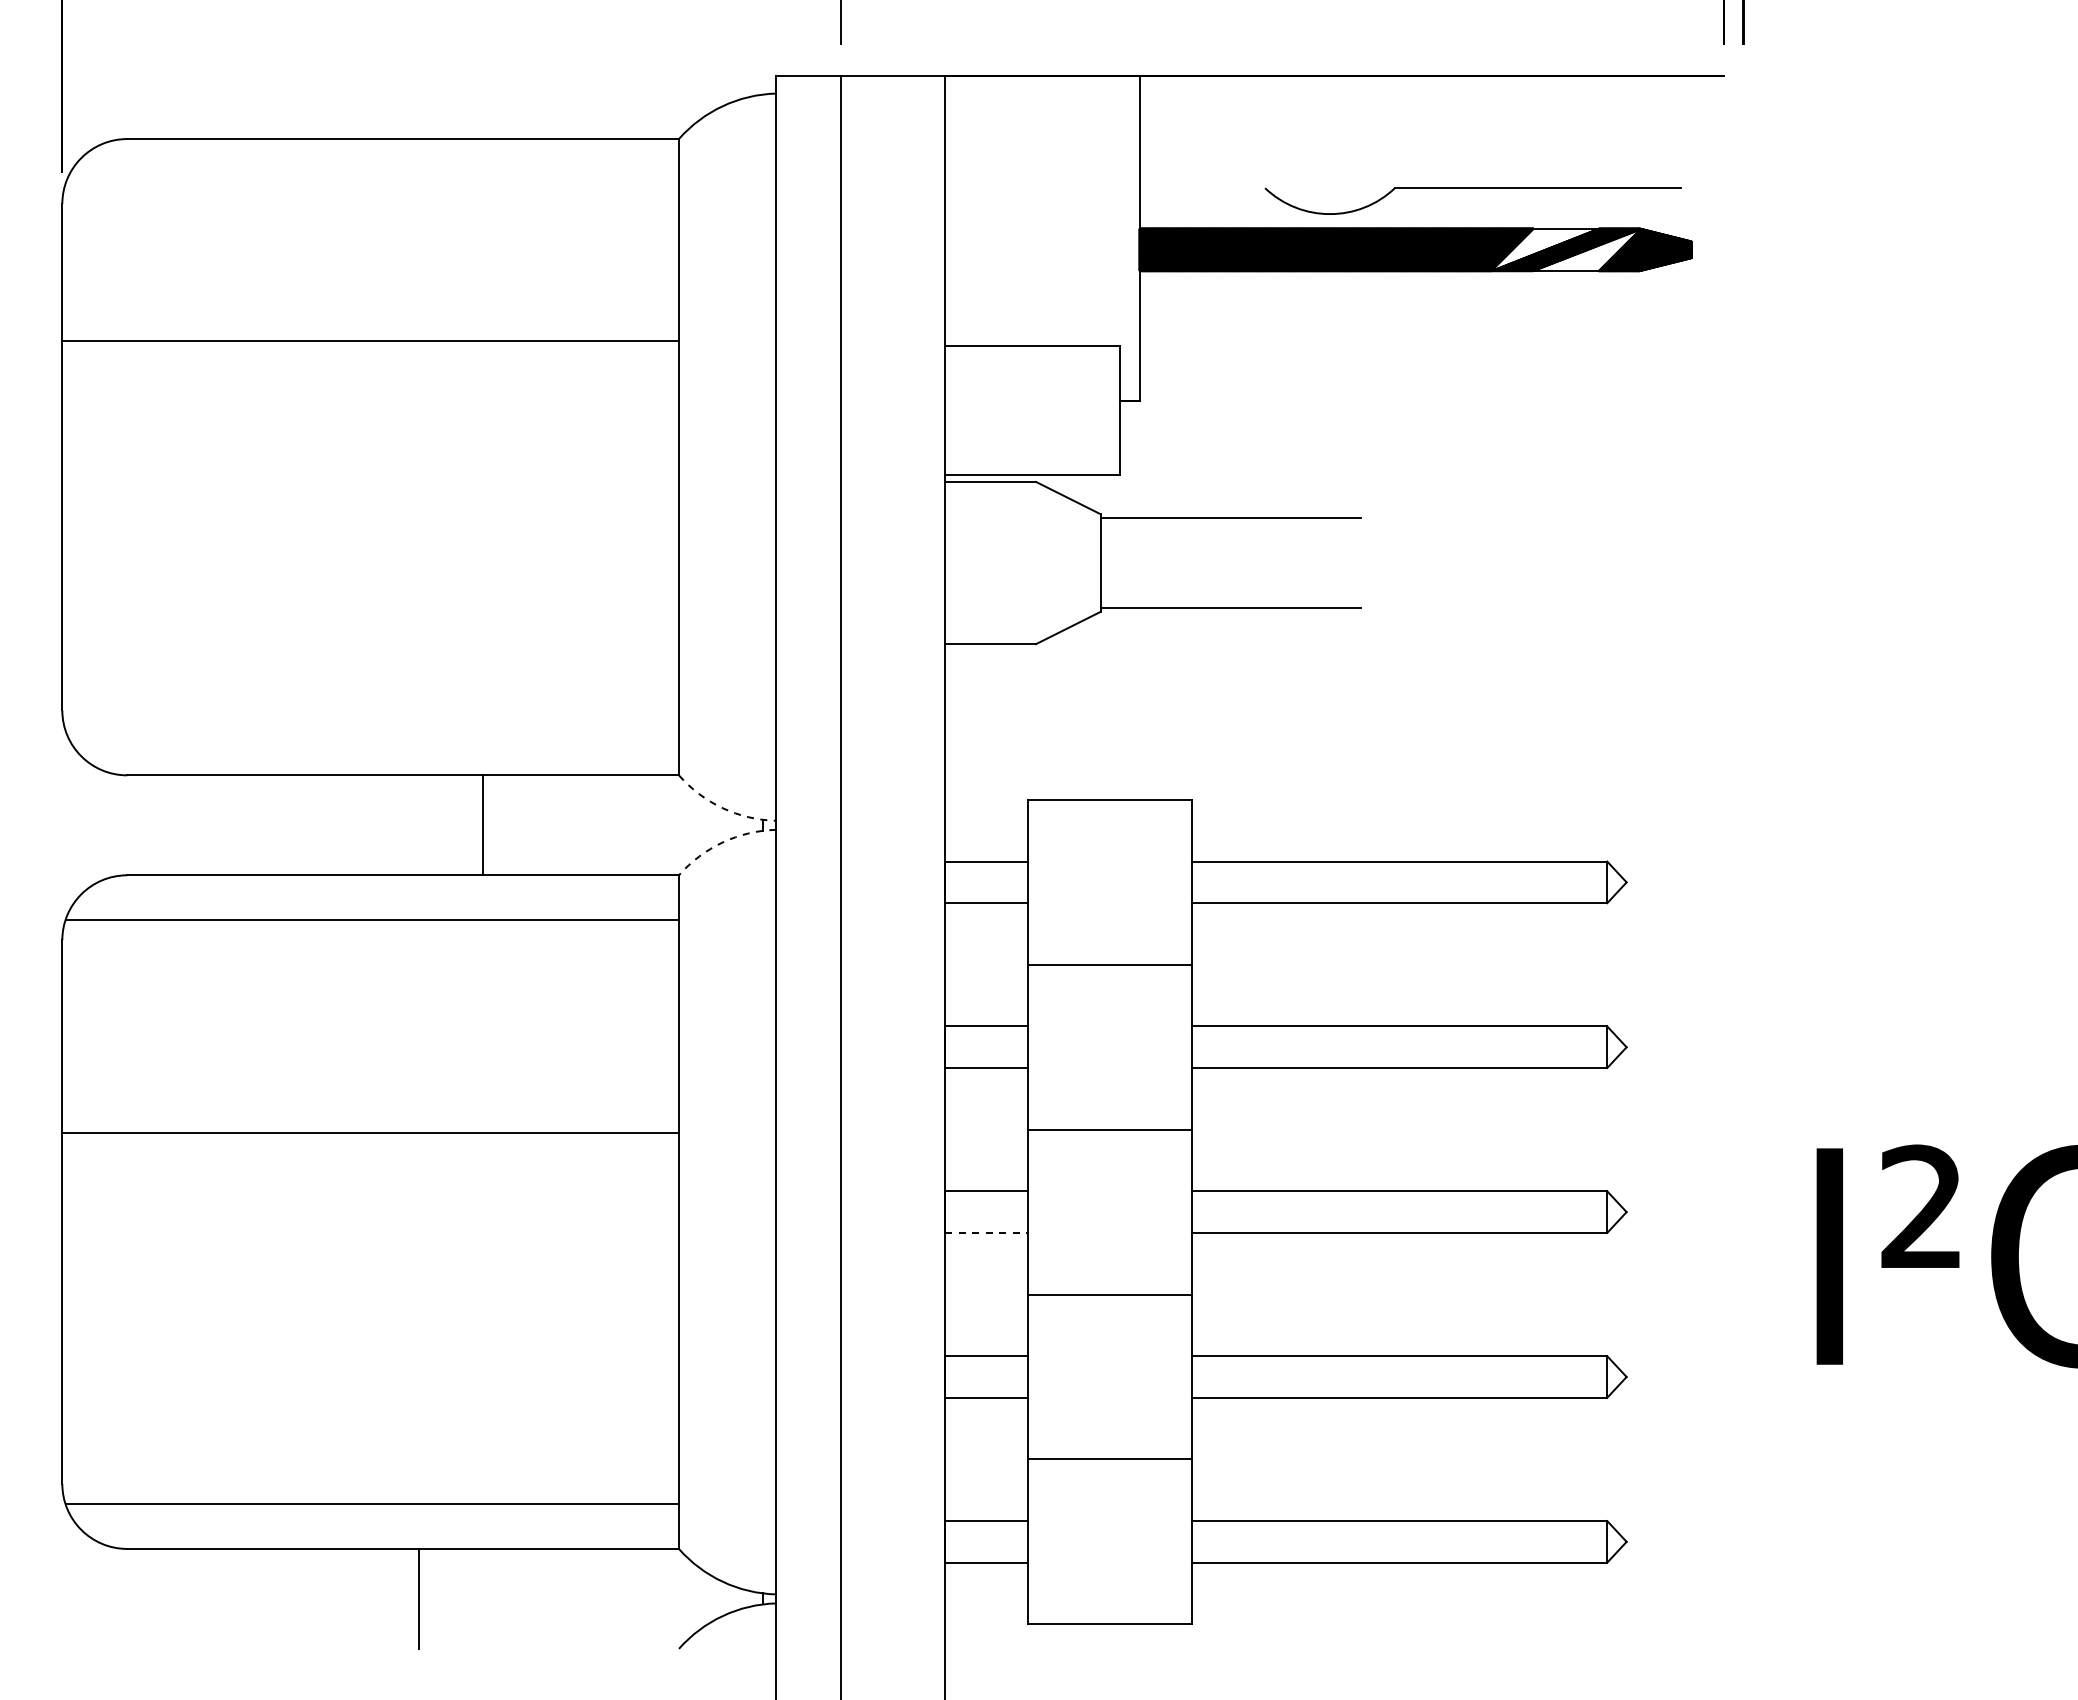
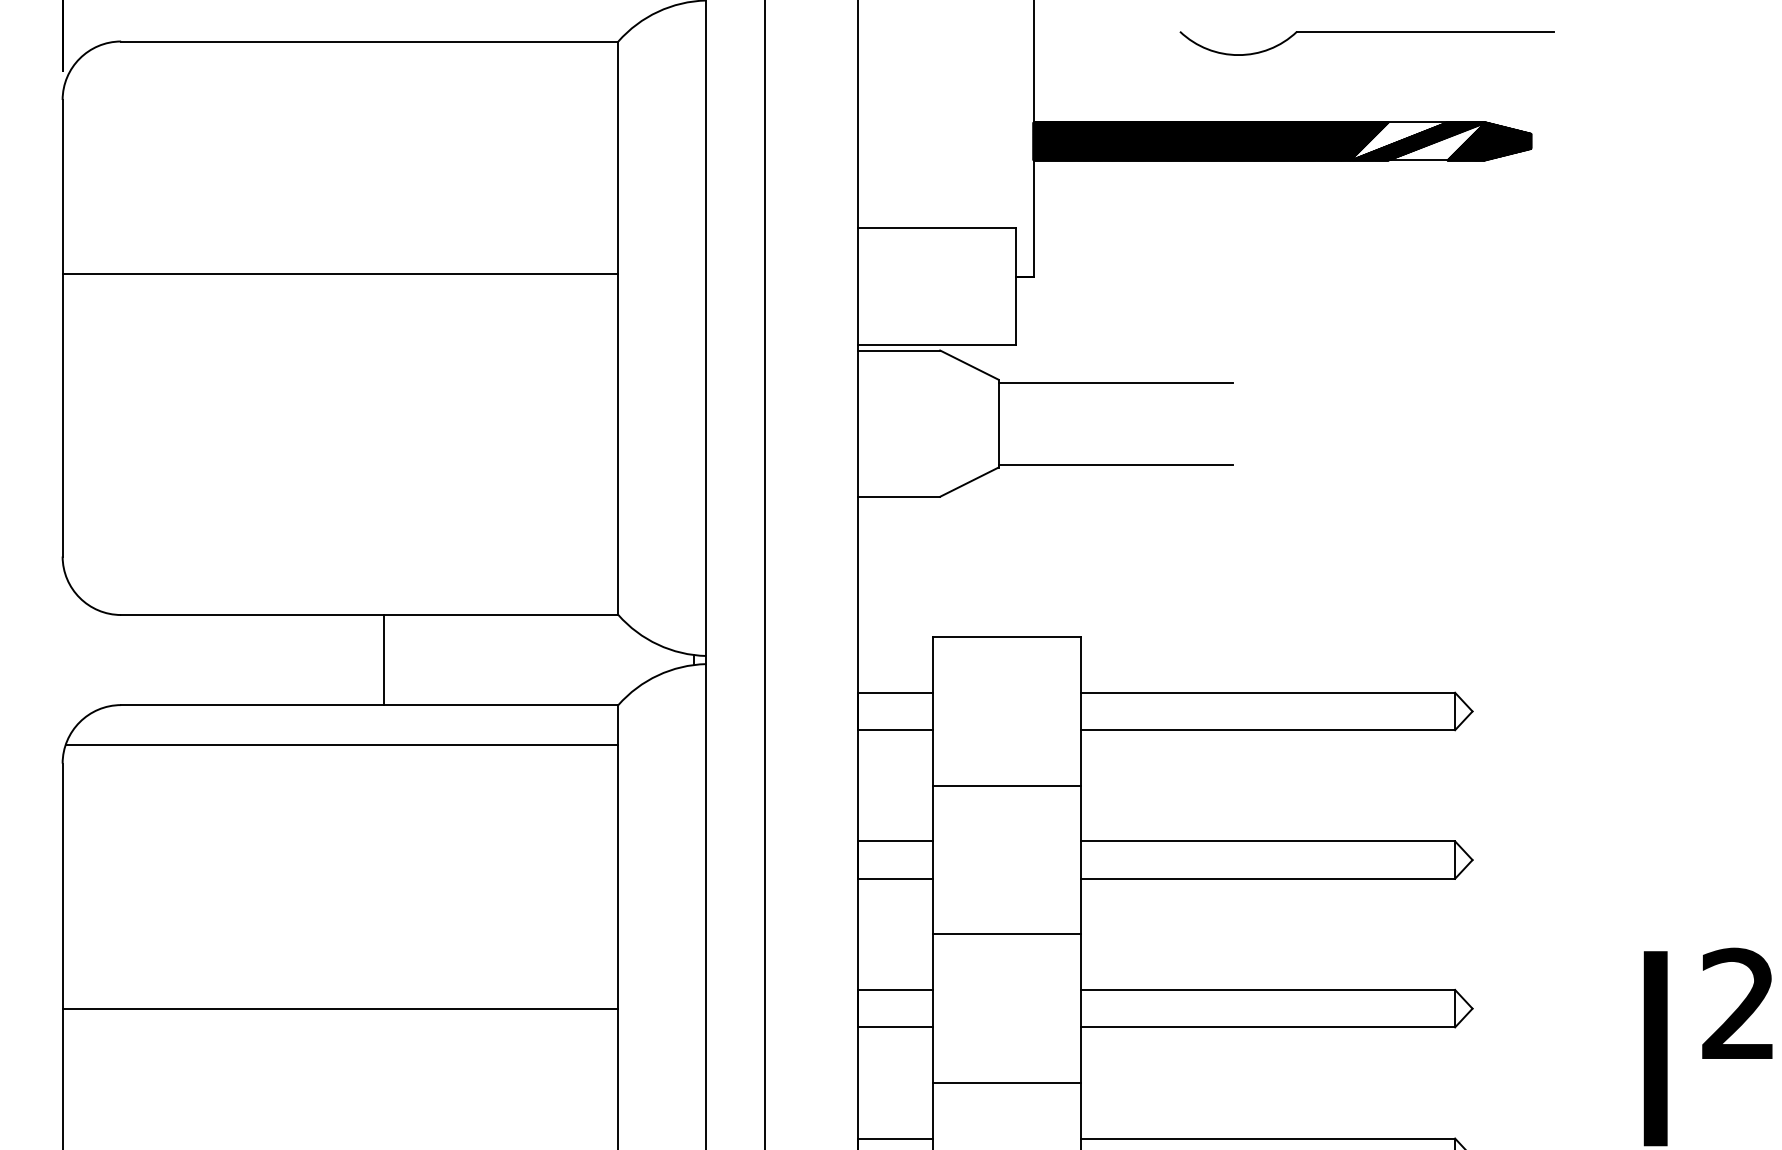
part: (1472, 188) -> (1366, 31), moved
line: (370, 340) -> (340, 273), moved
arc: (722, 808) -> (657, 644), dashed -> solid
line: (483, 825) -> (384, 660), moved
arc: (722, 842) -> (657, 675), dashed -> solid
line: (370, 1133) -> (340, 1009), moved
line: (986, 1232) -> (895, 1027), dashed -> solid

